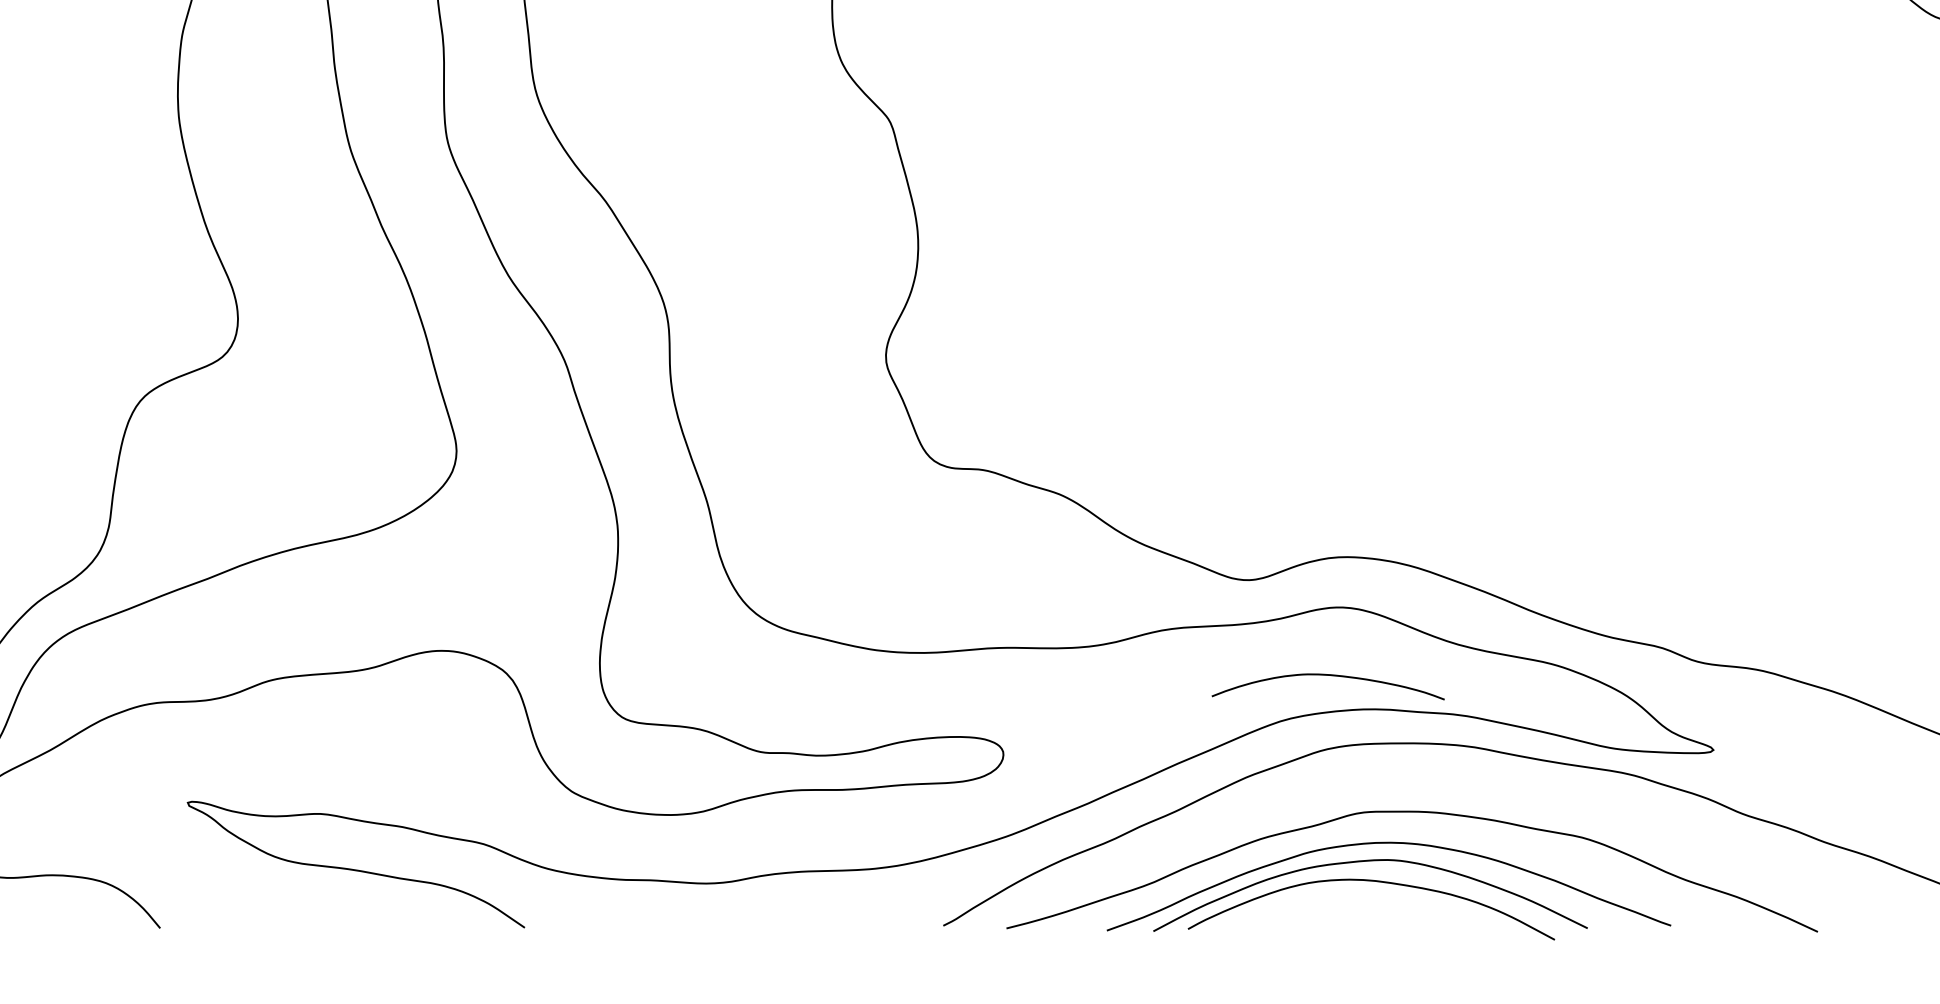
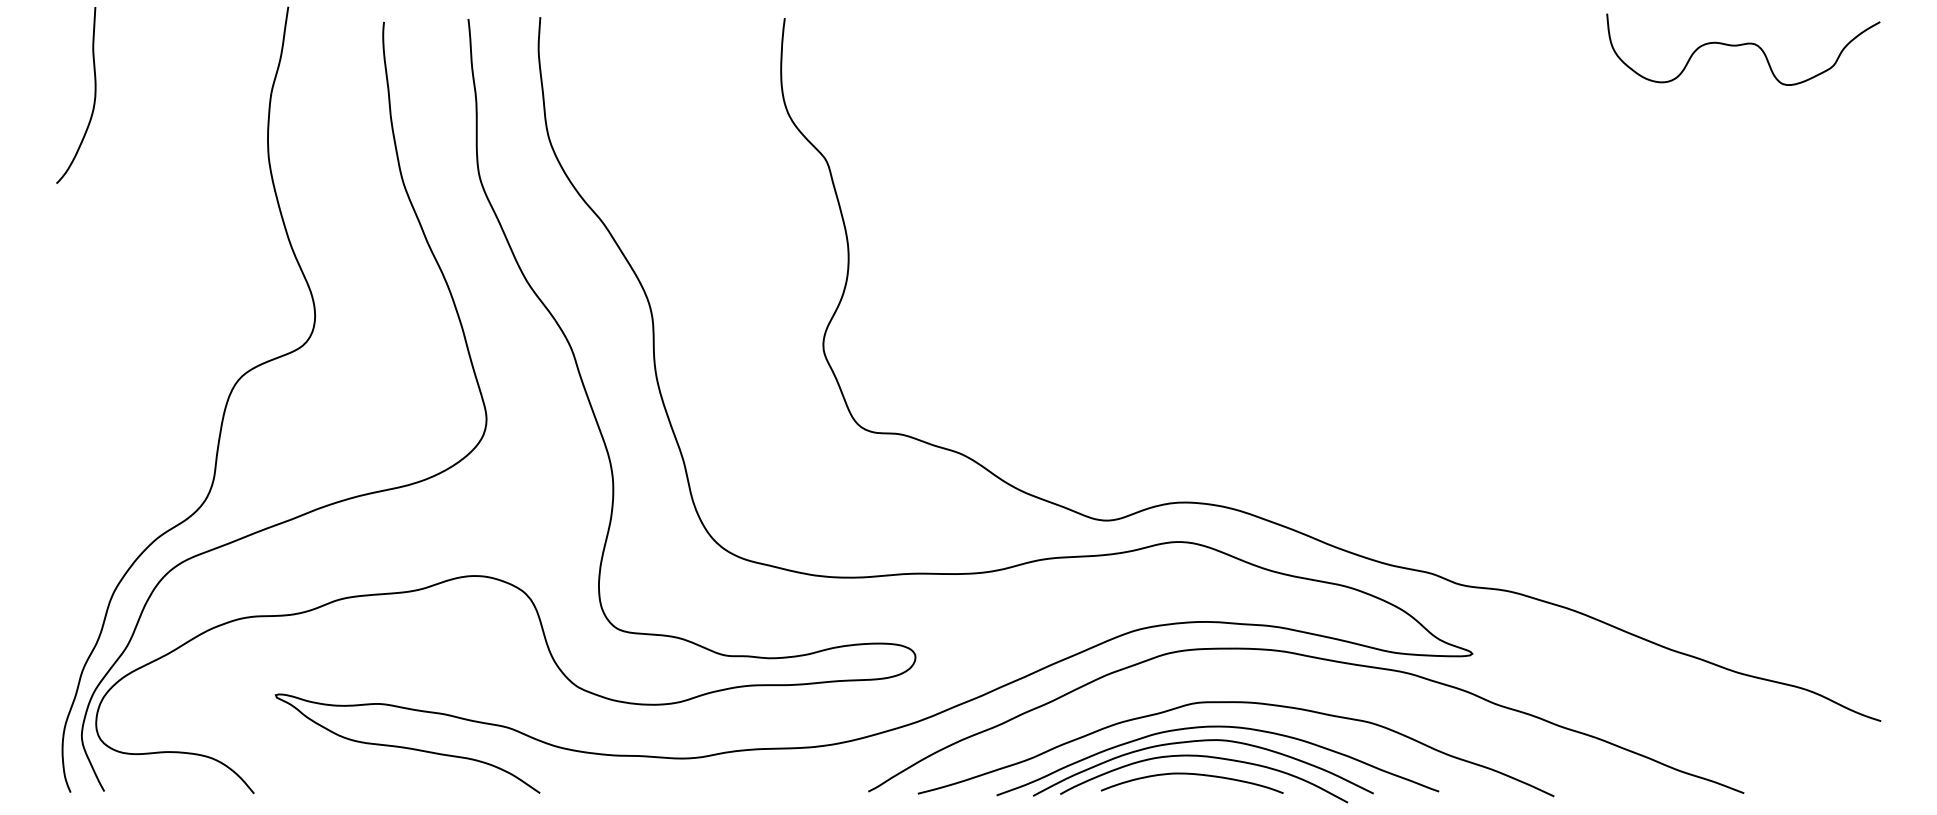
curve: (1327, 675) -> (1191, 774), moved

